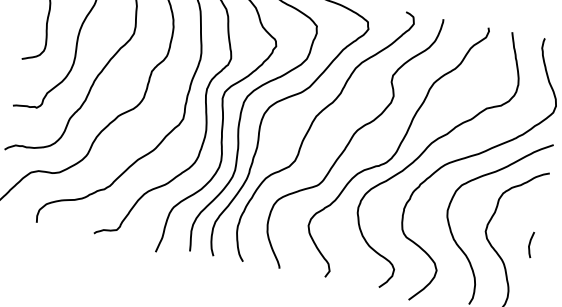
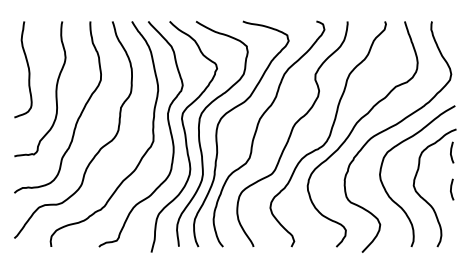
curve: (538, 200) -> (451, 152), added

